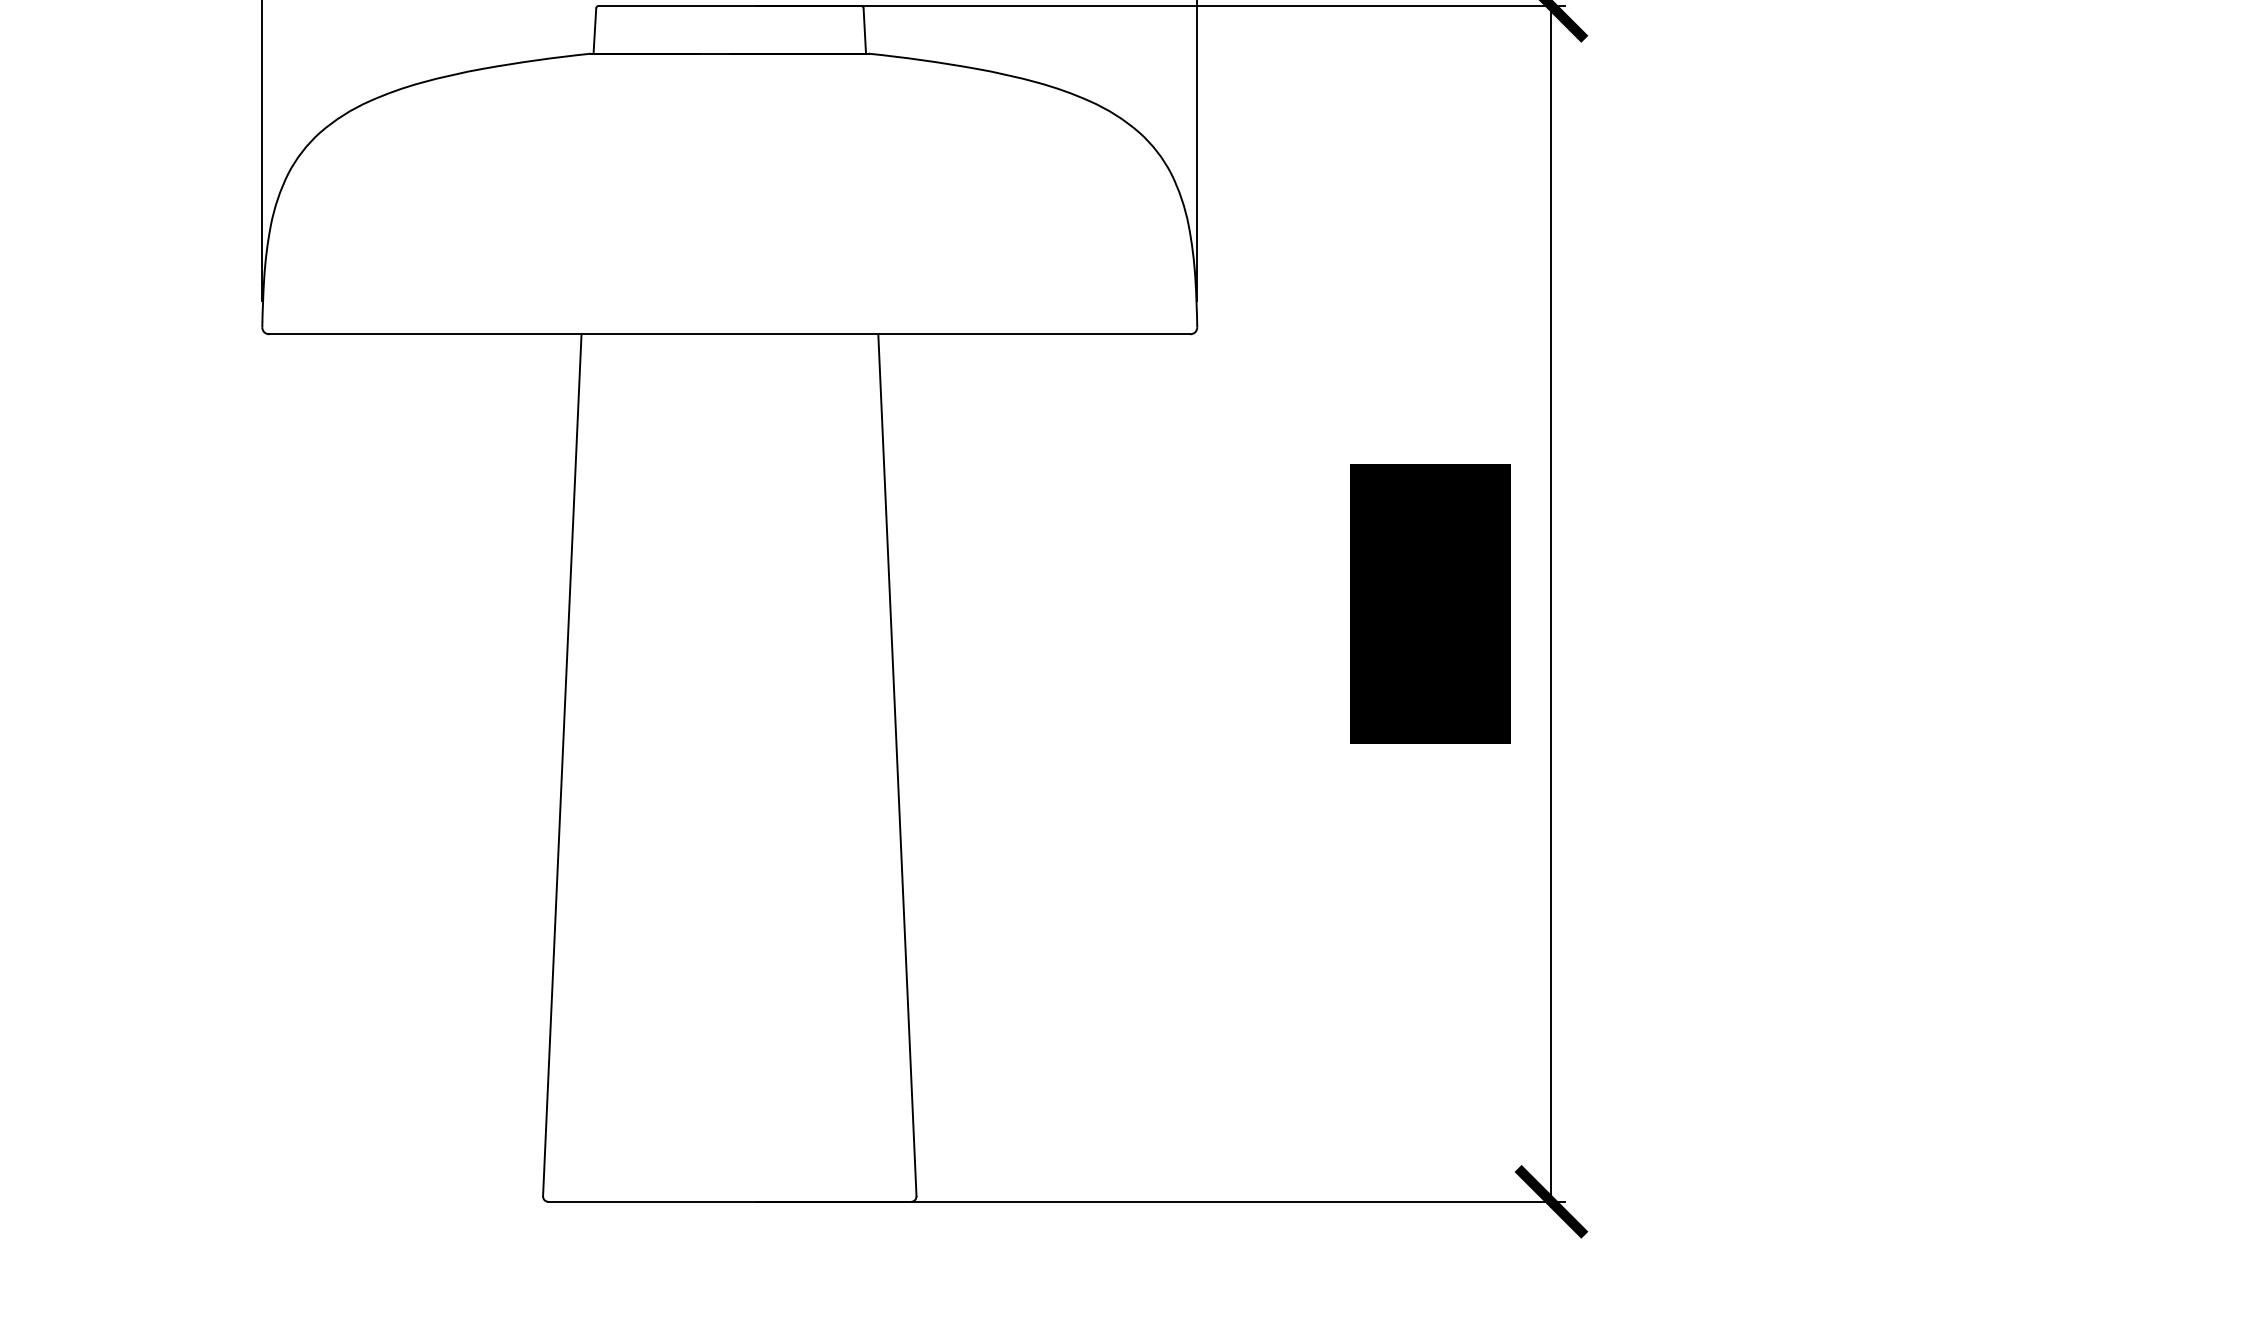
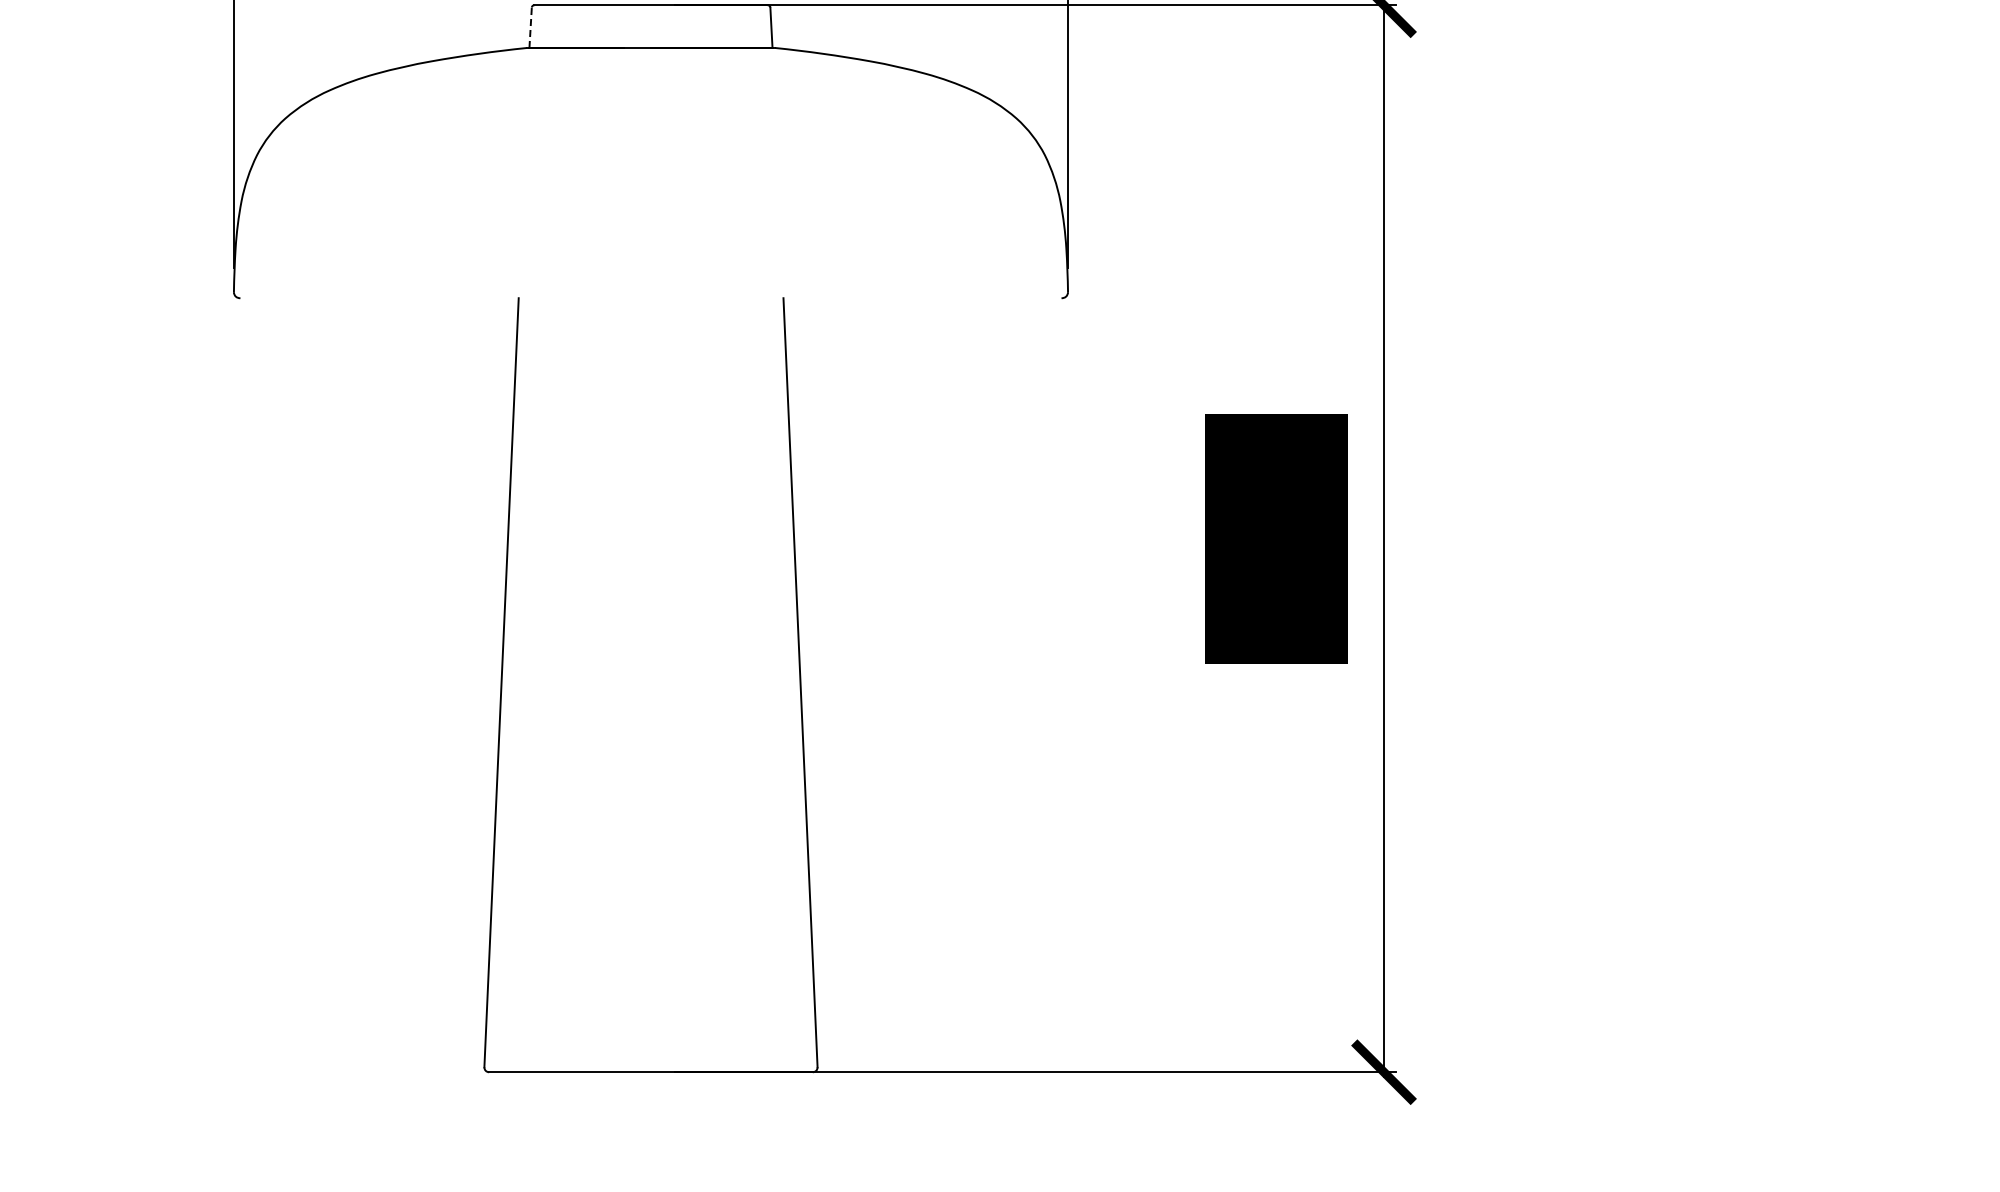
line: (594, 30) -> (530, 27), solid -> dashed
line: (729, 334) -> (650, 298), removed

